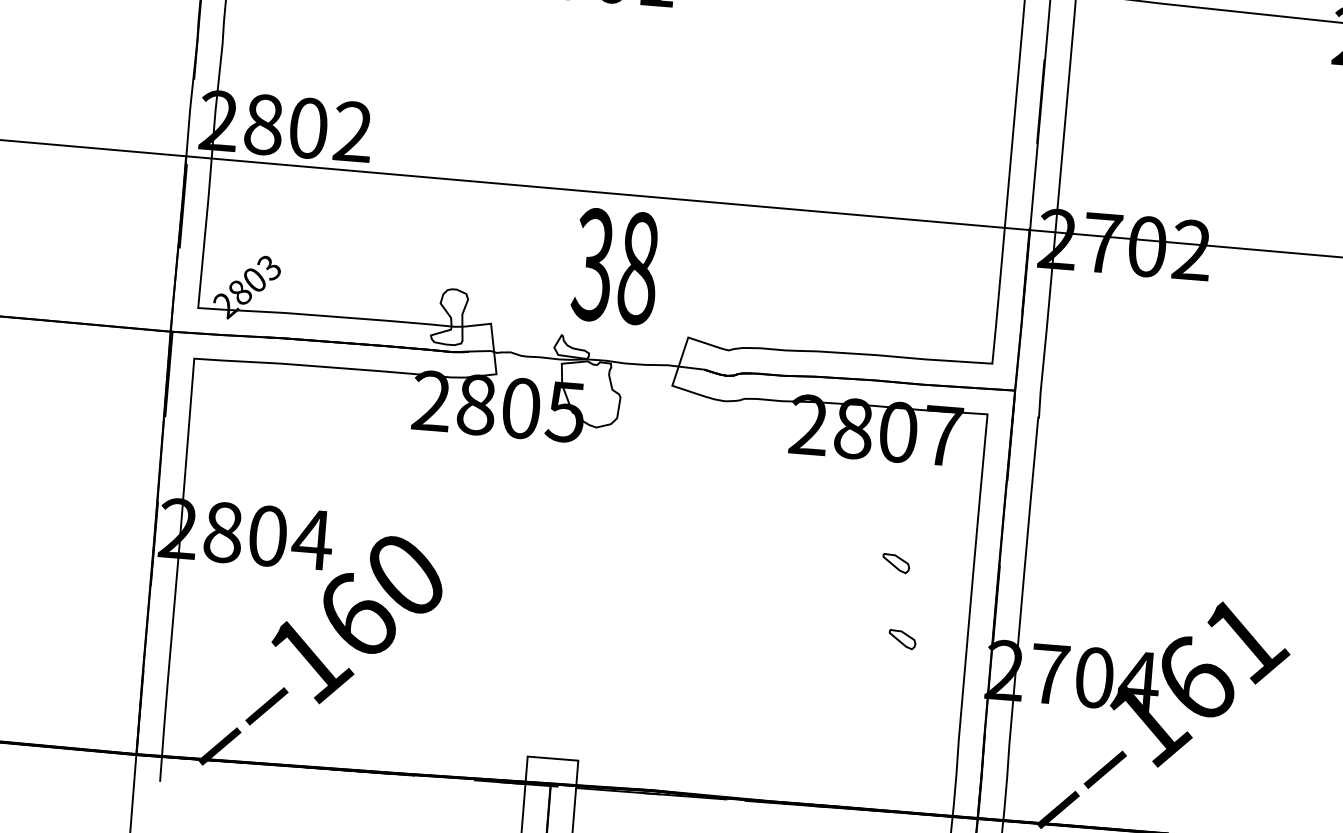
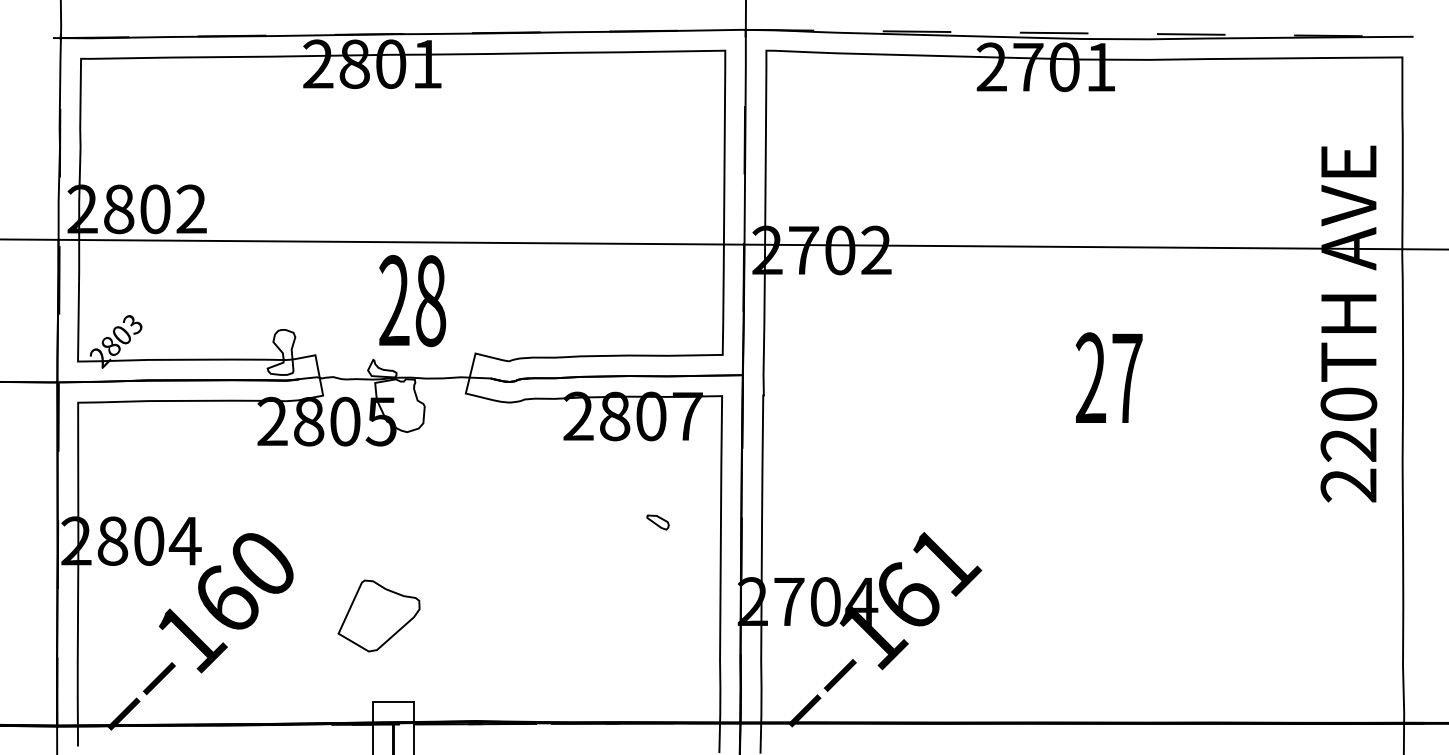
text: (592, 265) -> (393, 301), 38 -> 28
part: (901, 639) -> (667, 583), removed
part: (542, 650) -> (378, 615), added

